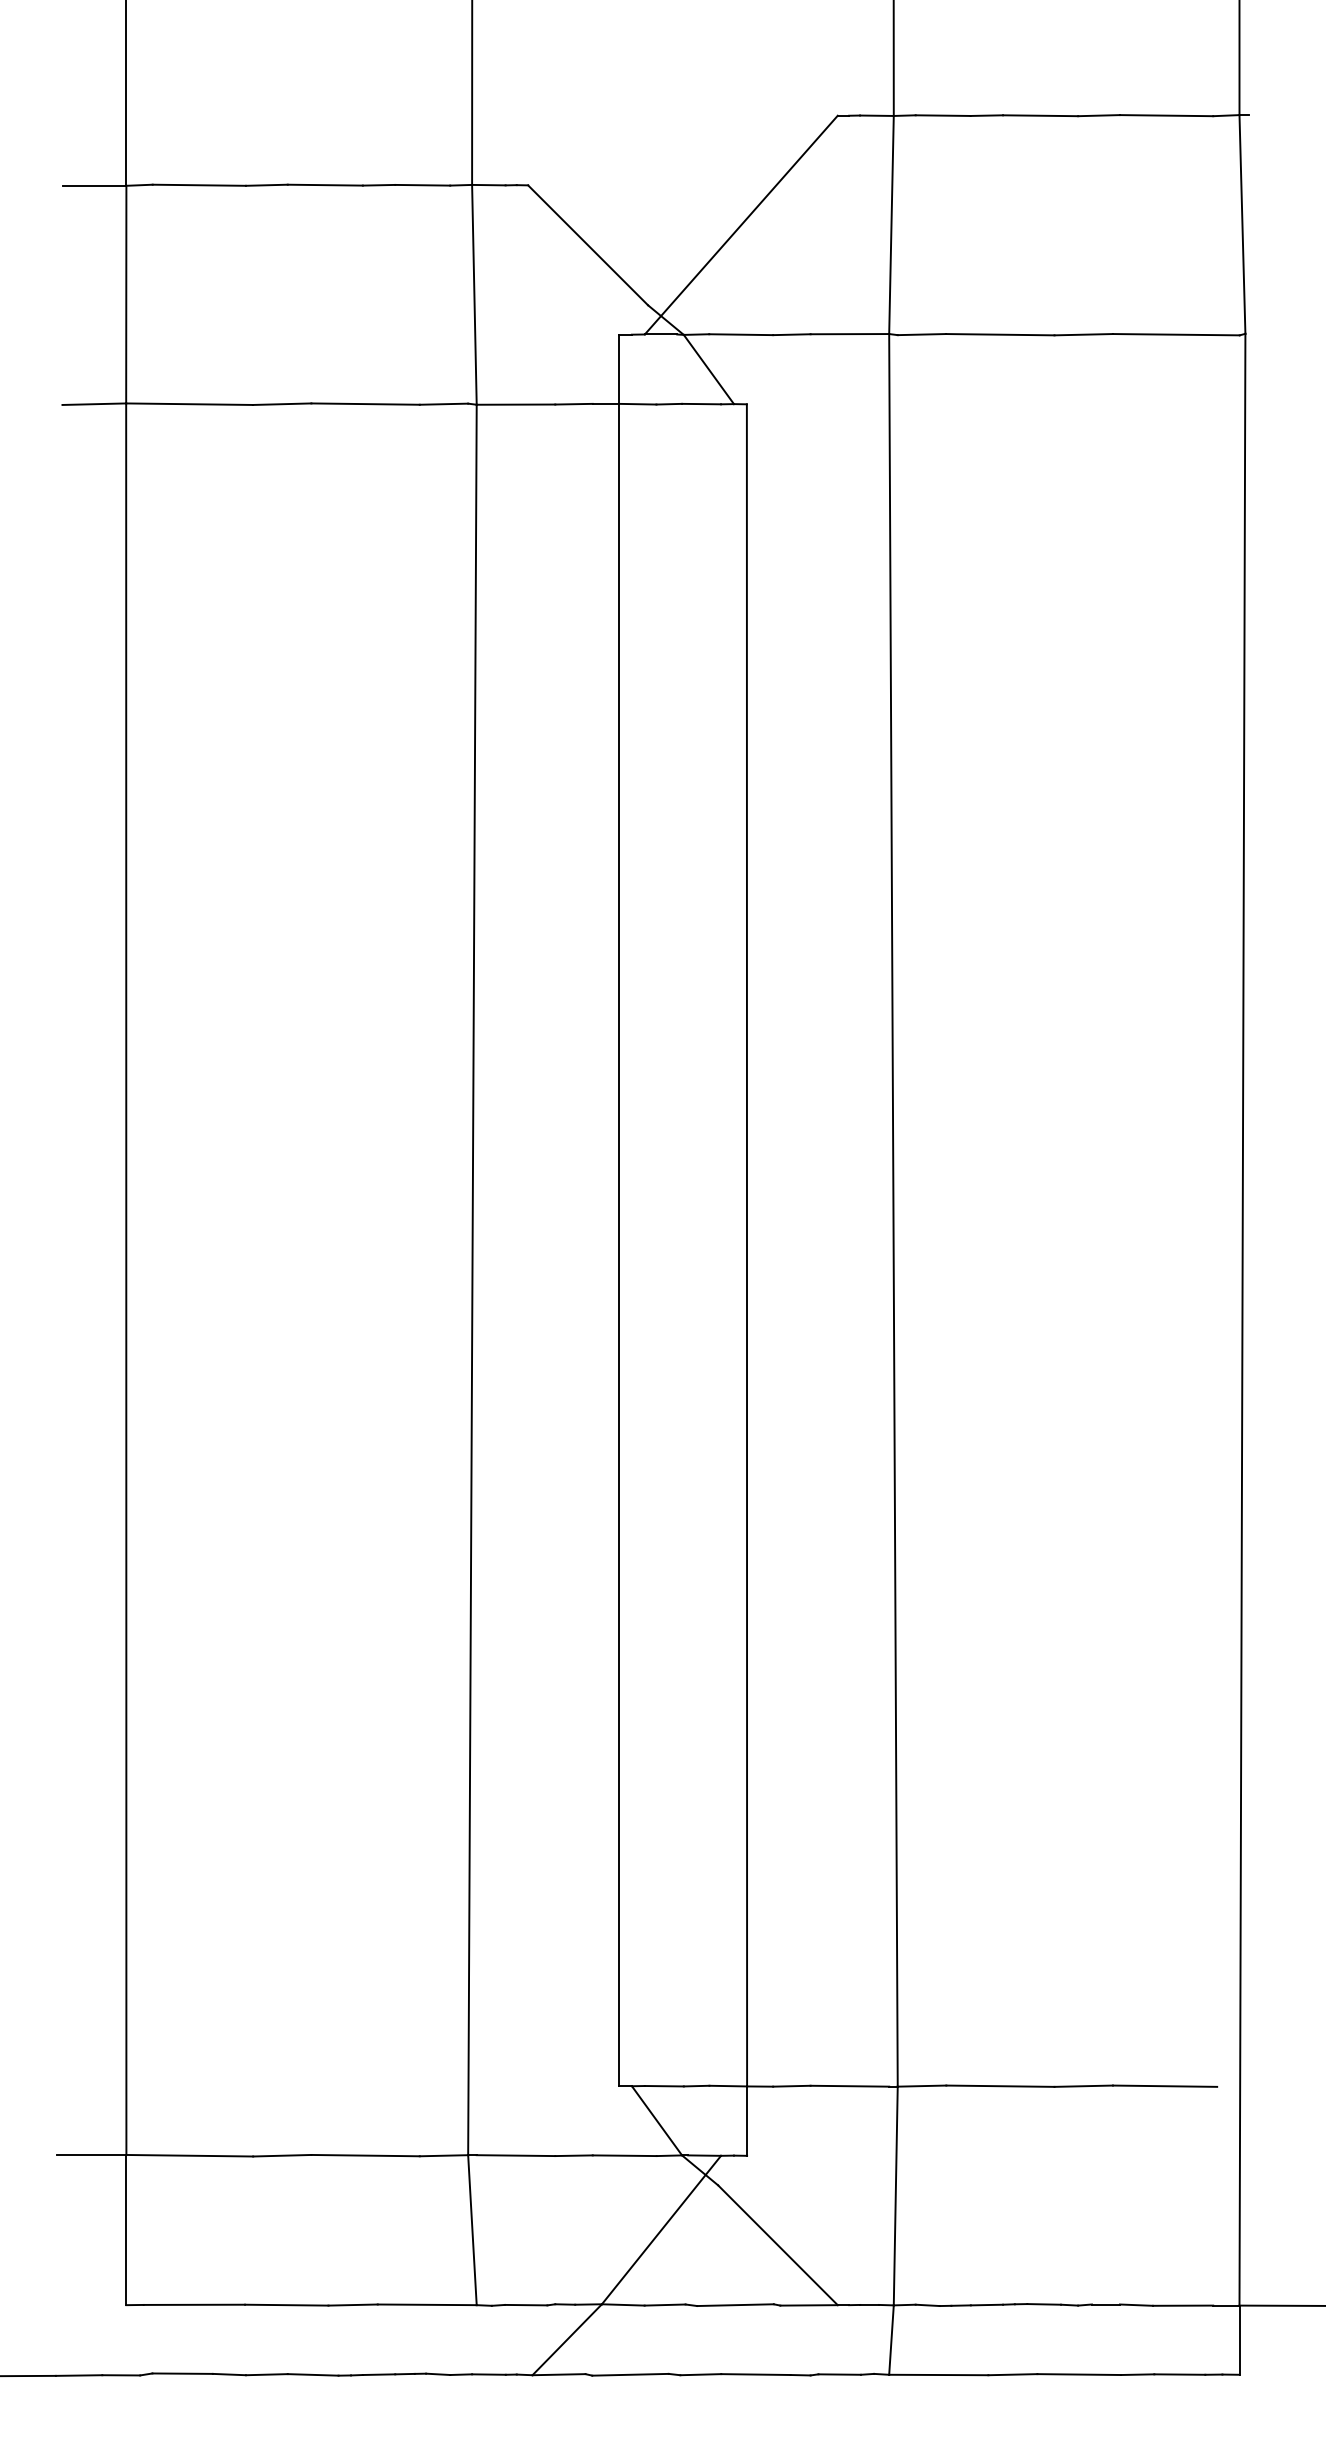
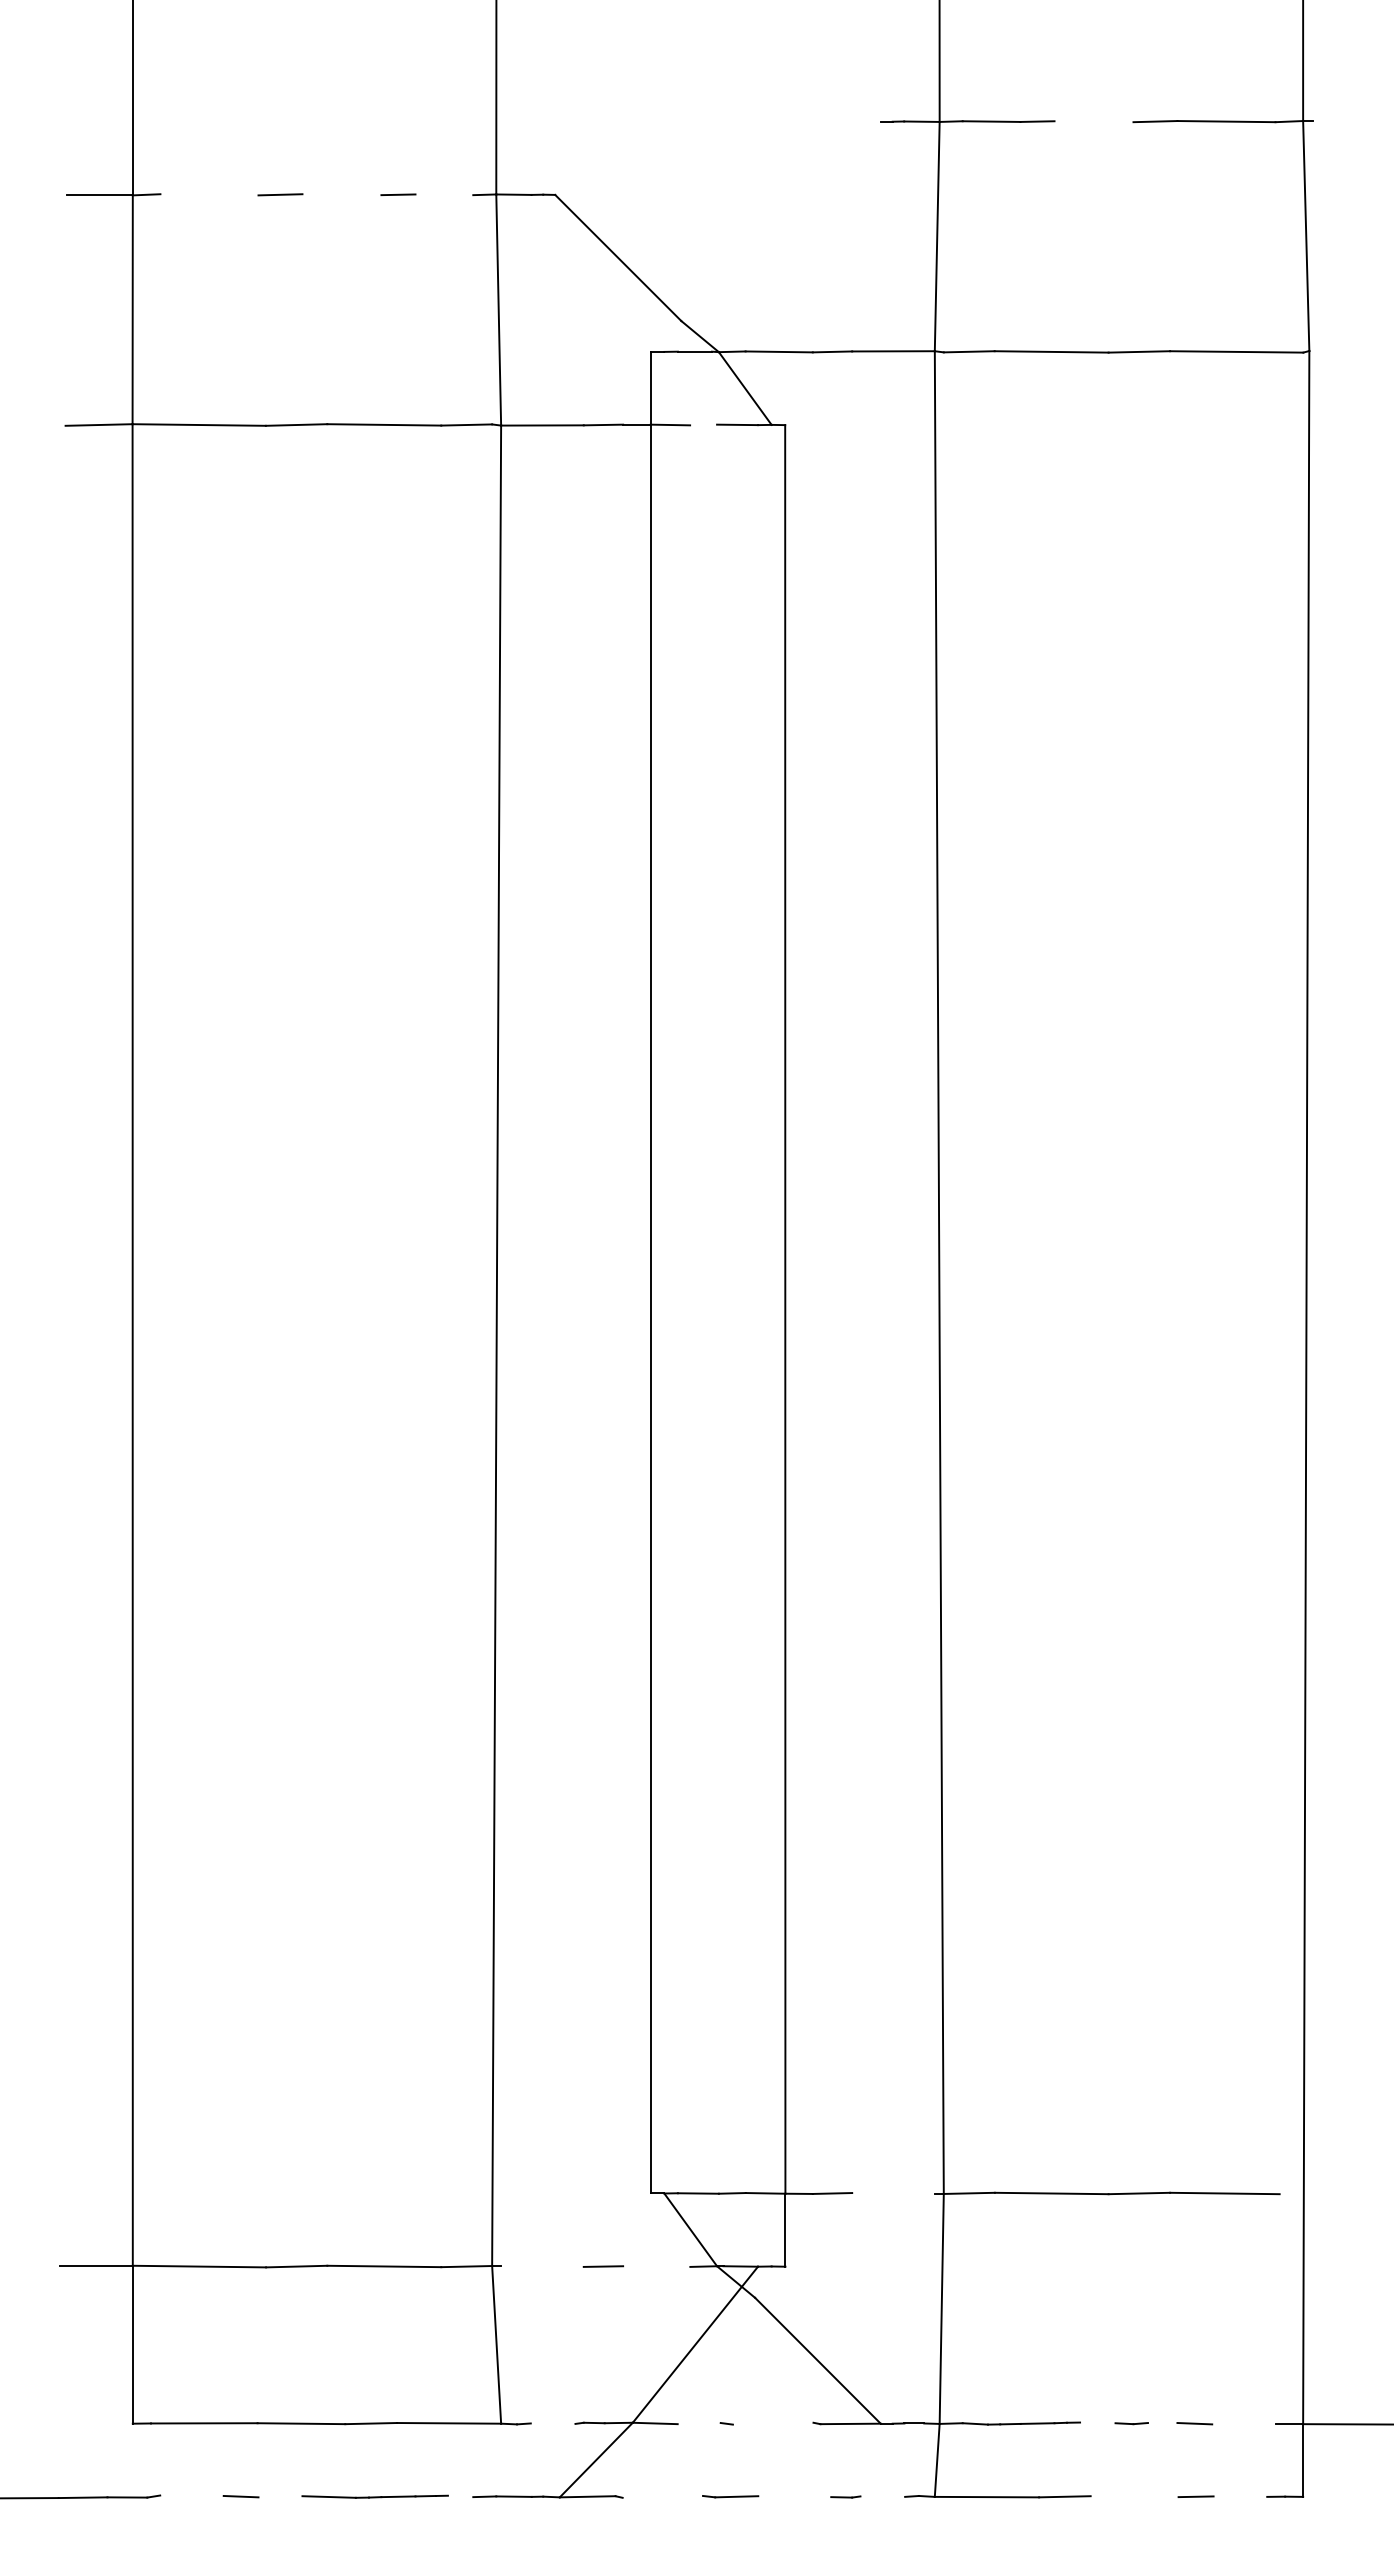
line: (1040, 115) -> (1093, 121), removed
line: (199, 184) -> (209, 194), removed
line: (324, 184) -> (341, 194), removed
line: (422, 184) -> (444, 194), removed
line: (740, 224) -> (778, 236), removed
line: (669, 403) -> (703, 424), removed
line: (849, 2086) -> (893, 2193), removed
line: (516, 2155) -> (542, 2266), removed
line: (624, 2155) -> (656, 2266), removed
line: (525, 2304) -> (552, 2423), removed
line: (664, 2304) -> (698, 2423), removed
line: (734, 2304) -> (772, 2423), removed
line: (1043, 2304) -> (1097, 2422), removed
line: (1105, 2304) -> (1162, 2423), removed
line: (1182, 2305) -> (1243, 2424), removed
line: (182, 2373) -> (191, 2495), removed
line: (266, 2374) -> (280, 2496), removed
line: (438, 2374) -> (460, 2496), removed
line: (630, 2374) -> (662, 2496), removed
line: (755, 2374) -> (794, 2496), removed
line: (839, 2374) -> (882, 2496), removed
line: (1079, 2374) -> (1134, 2496), removed
line: (1179, 2374) -> (1240, 2496), removed

